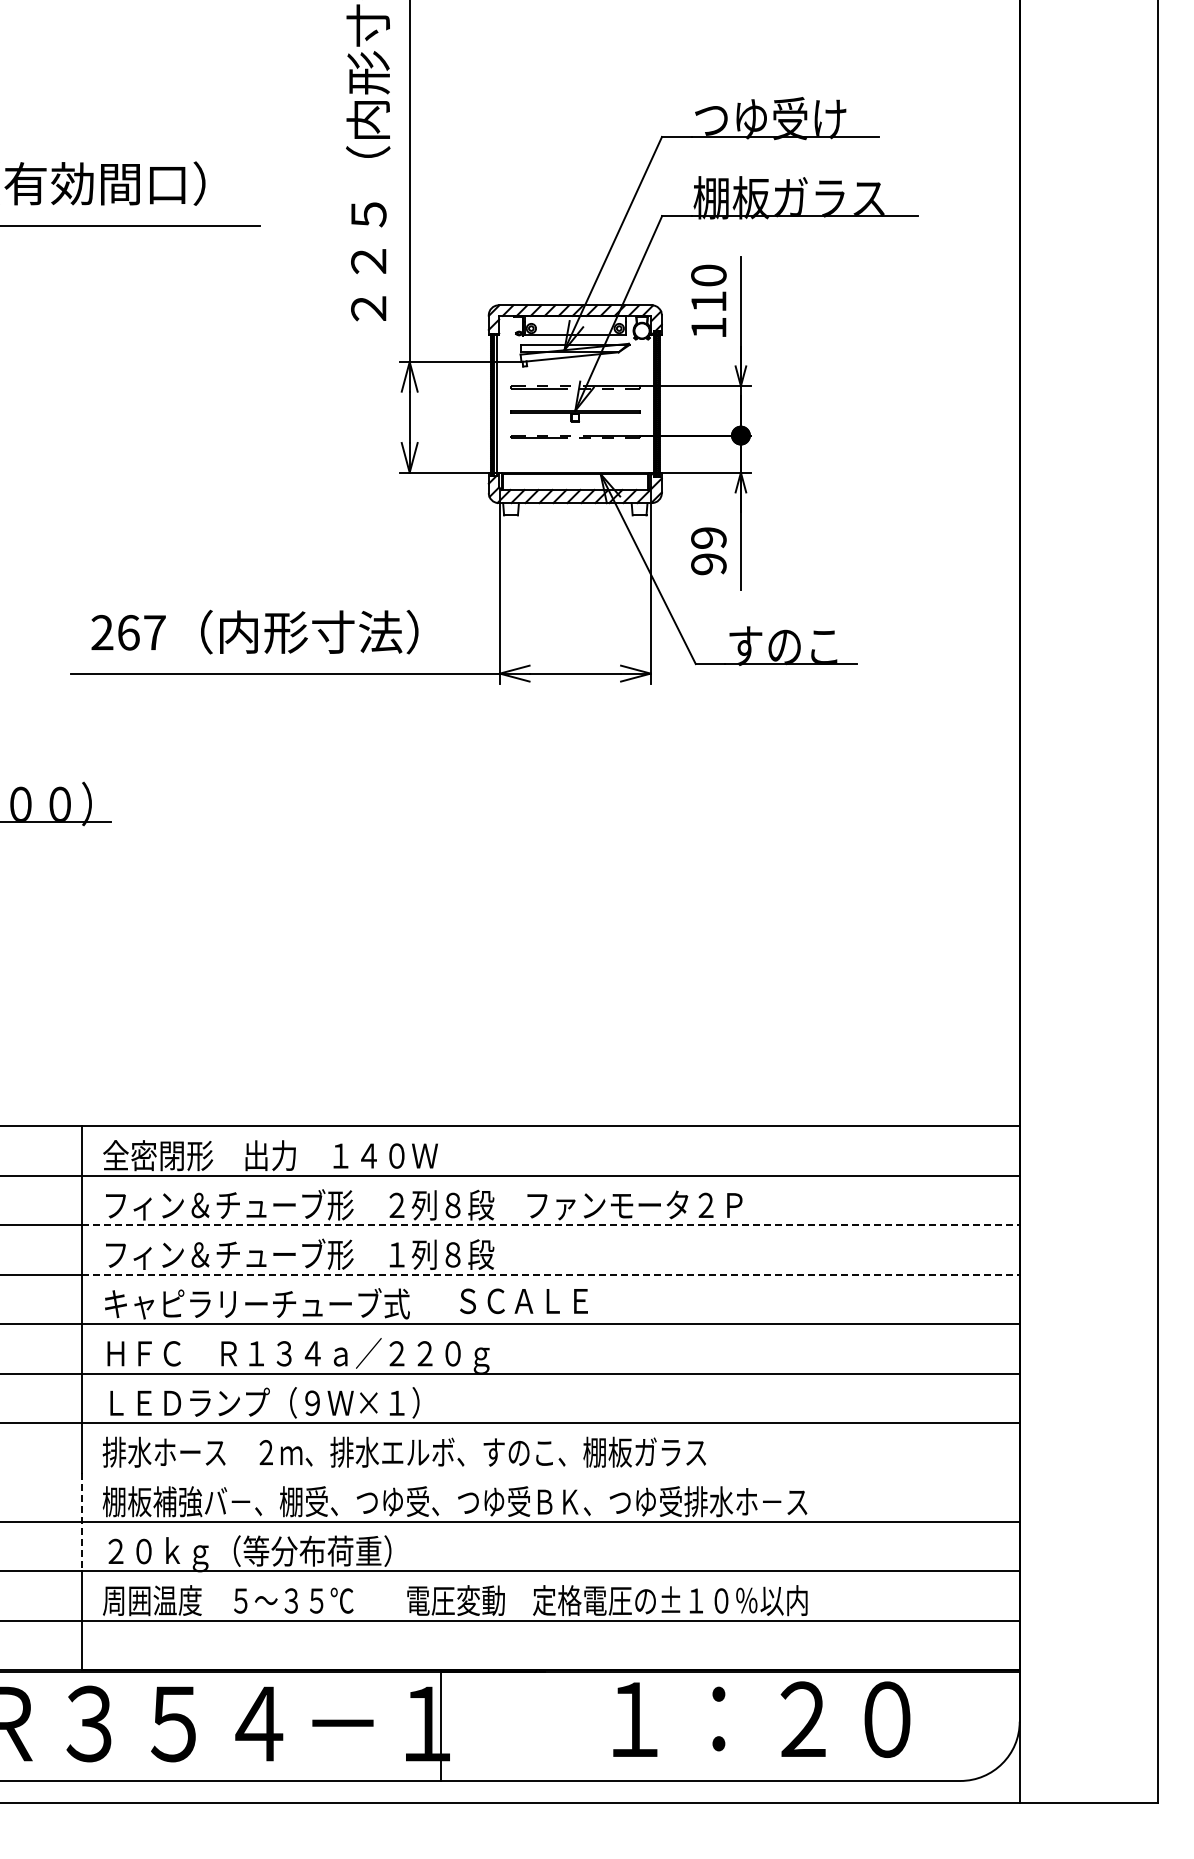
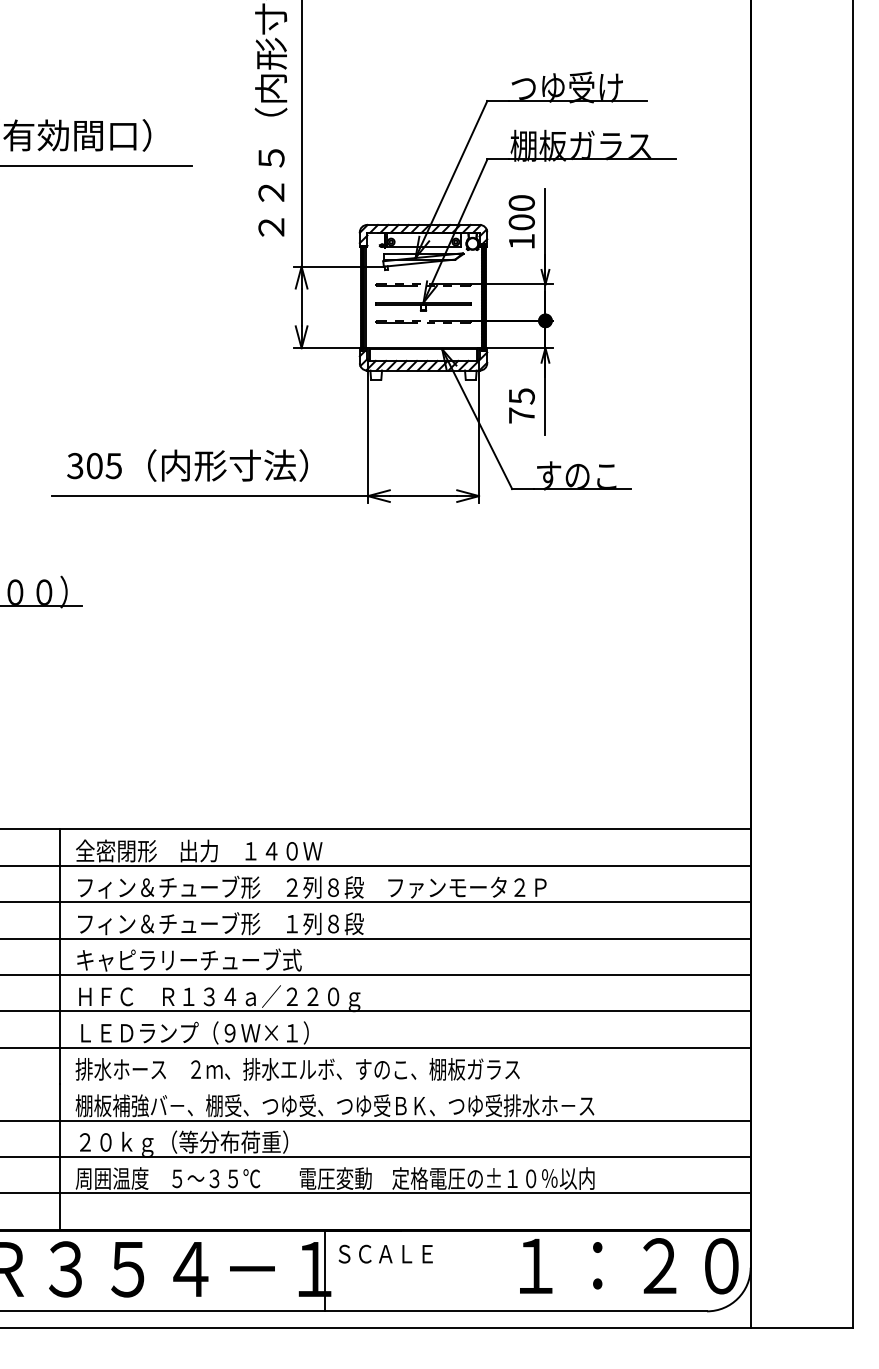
text: (708, 301) -> (521, 222), 110 -> 100
text: (708, 551) -> (521, 406), 99 -> 75
text: (128, 632) -> (94, 465), 267 -> 305
line: (550, 1225) -> (405, 902), dashed -> solid
line: (550, 1274) -> (405, 938), dashed -> solid
text: (523, 1301) -> (385, 1254), moved
line: (82, 1522) -> (60, 1121), dashed -> solid
text: (761, 1719) -> (629, 1266), moved

